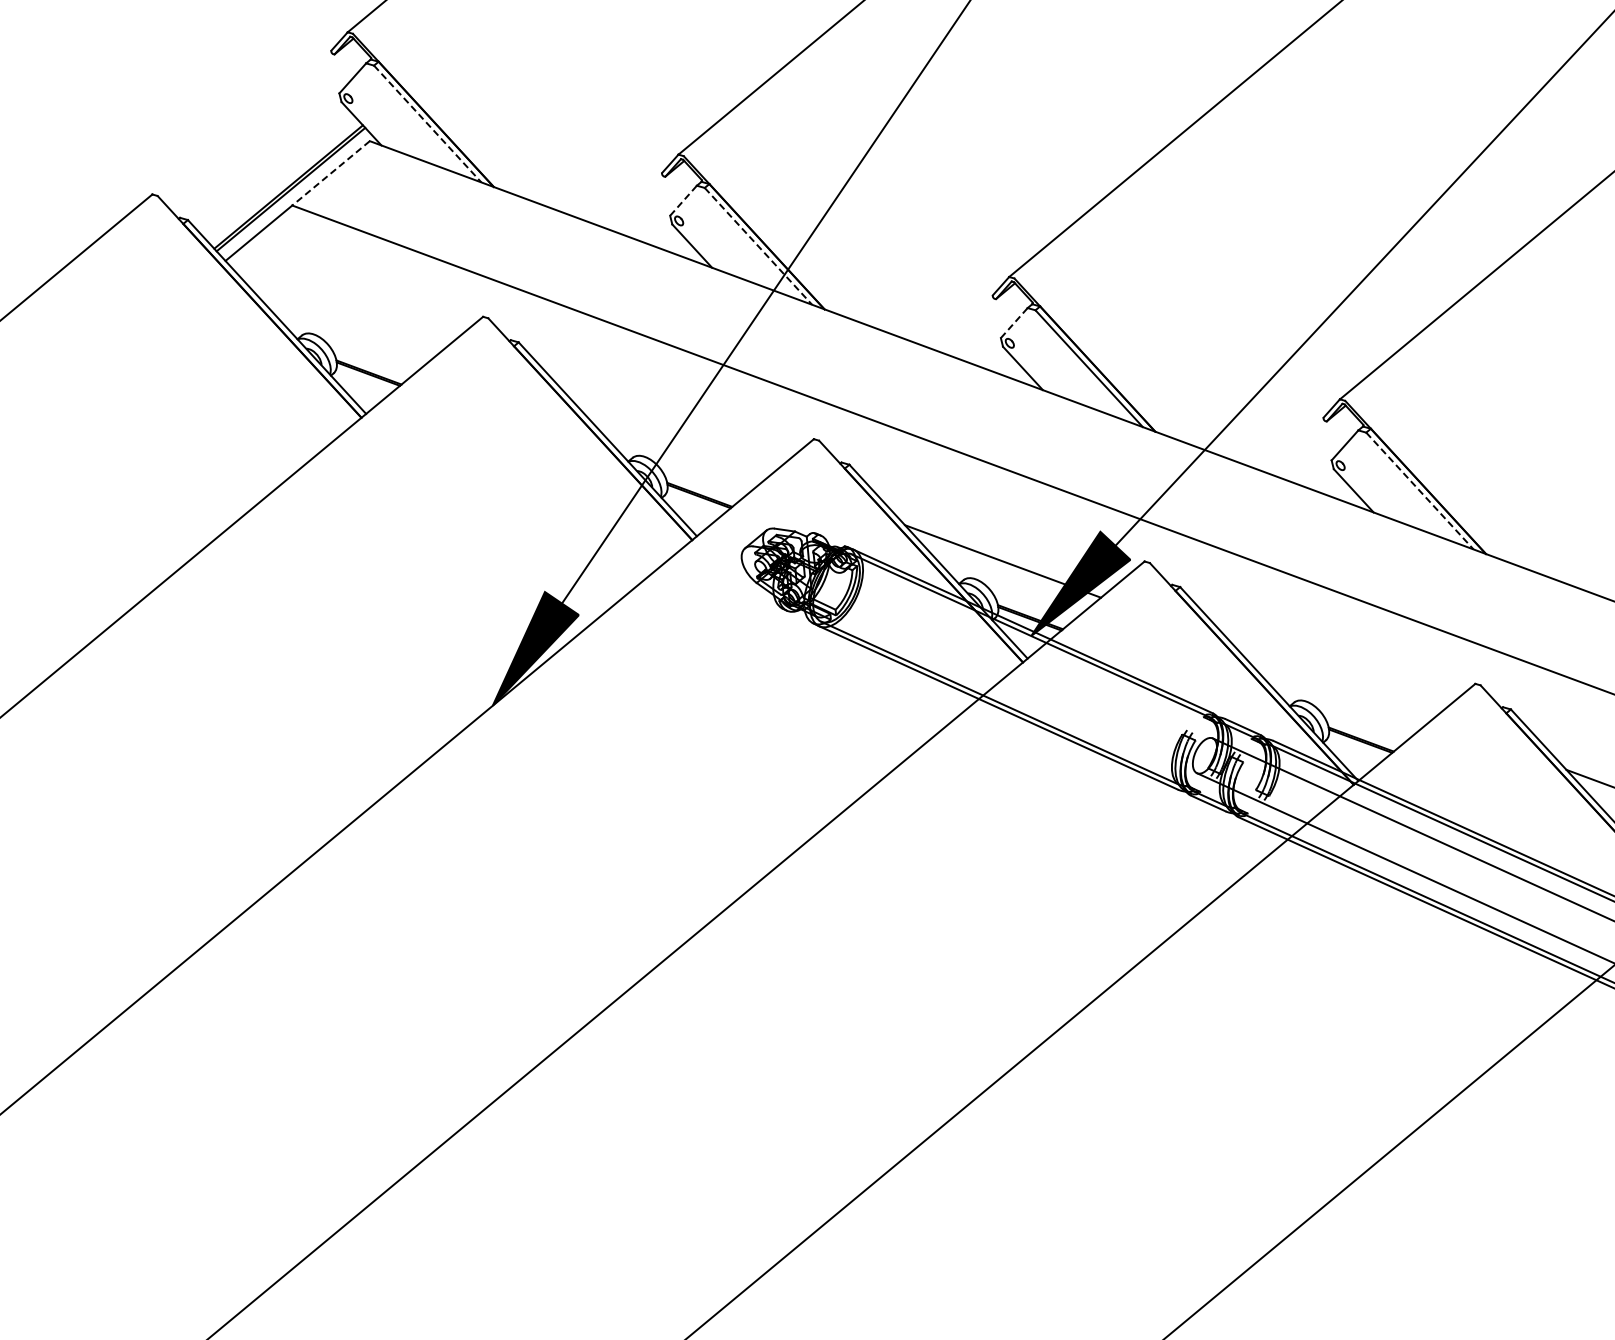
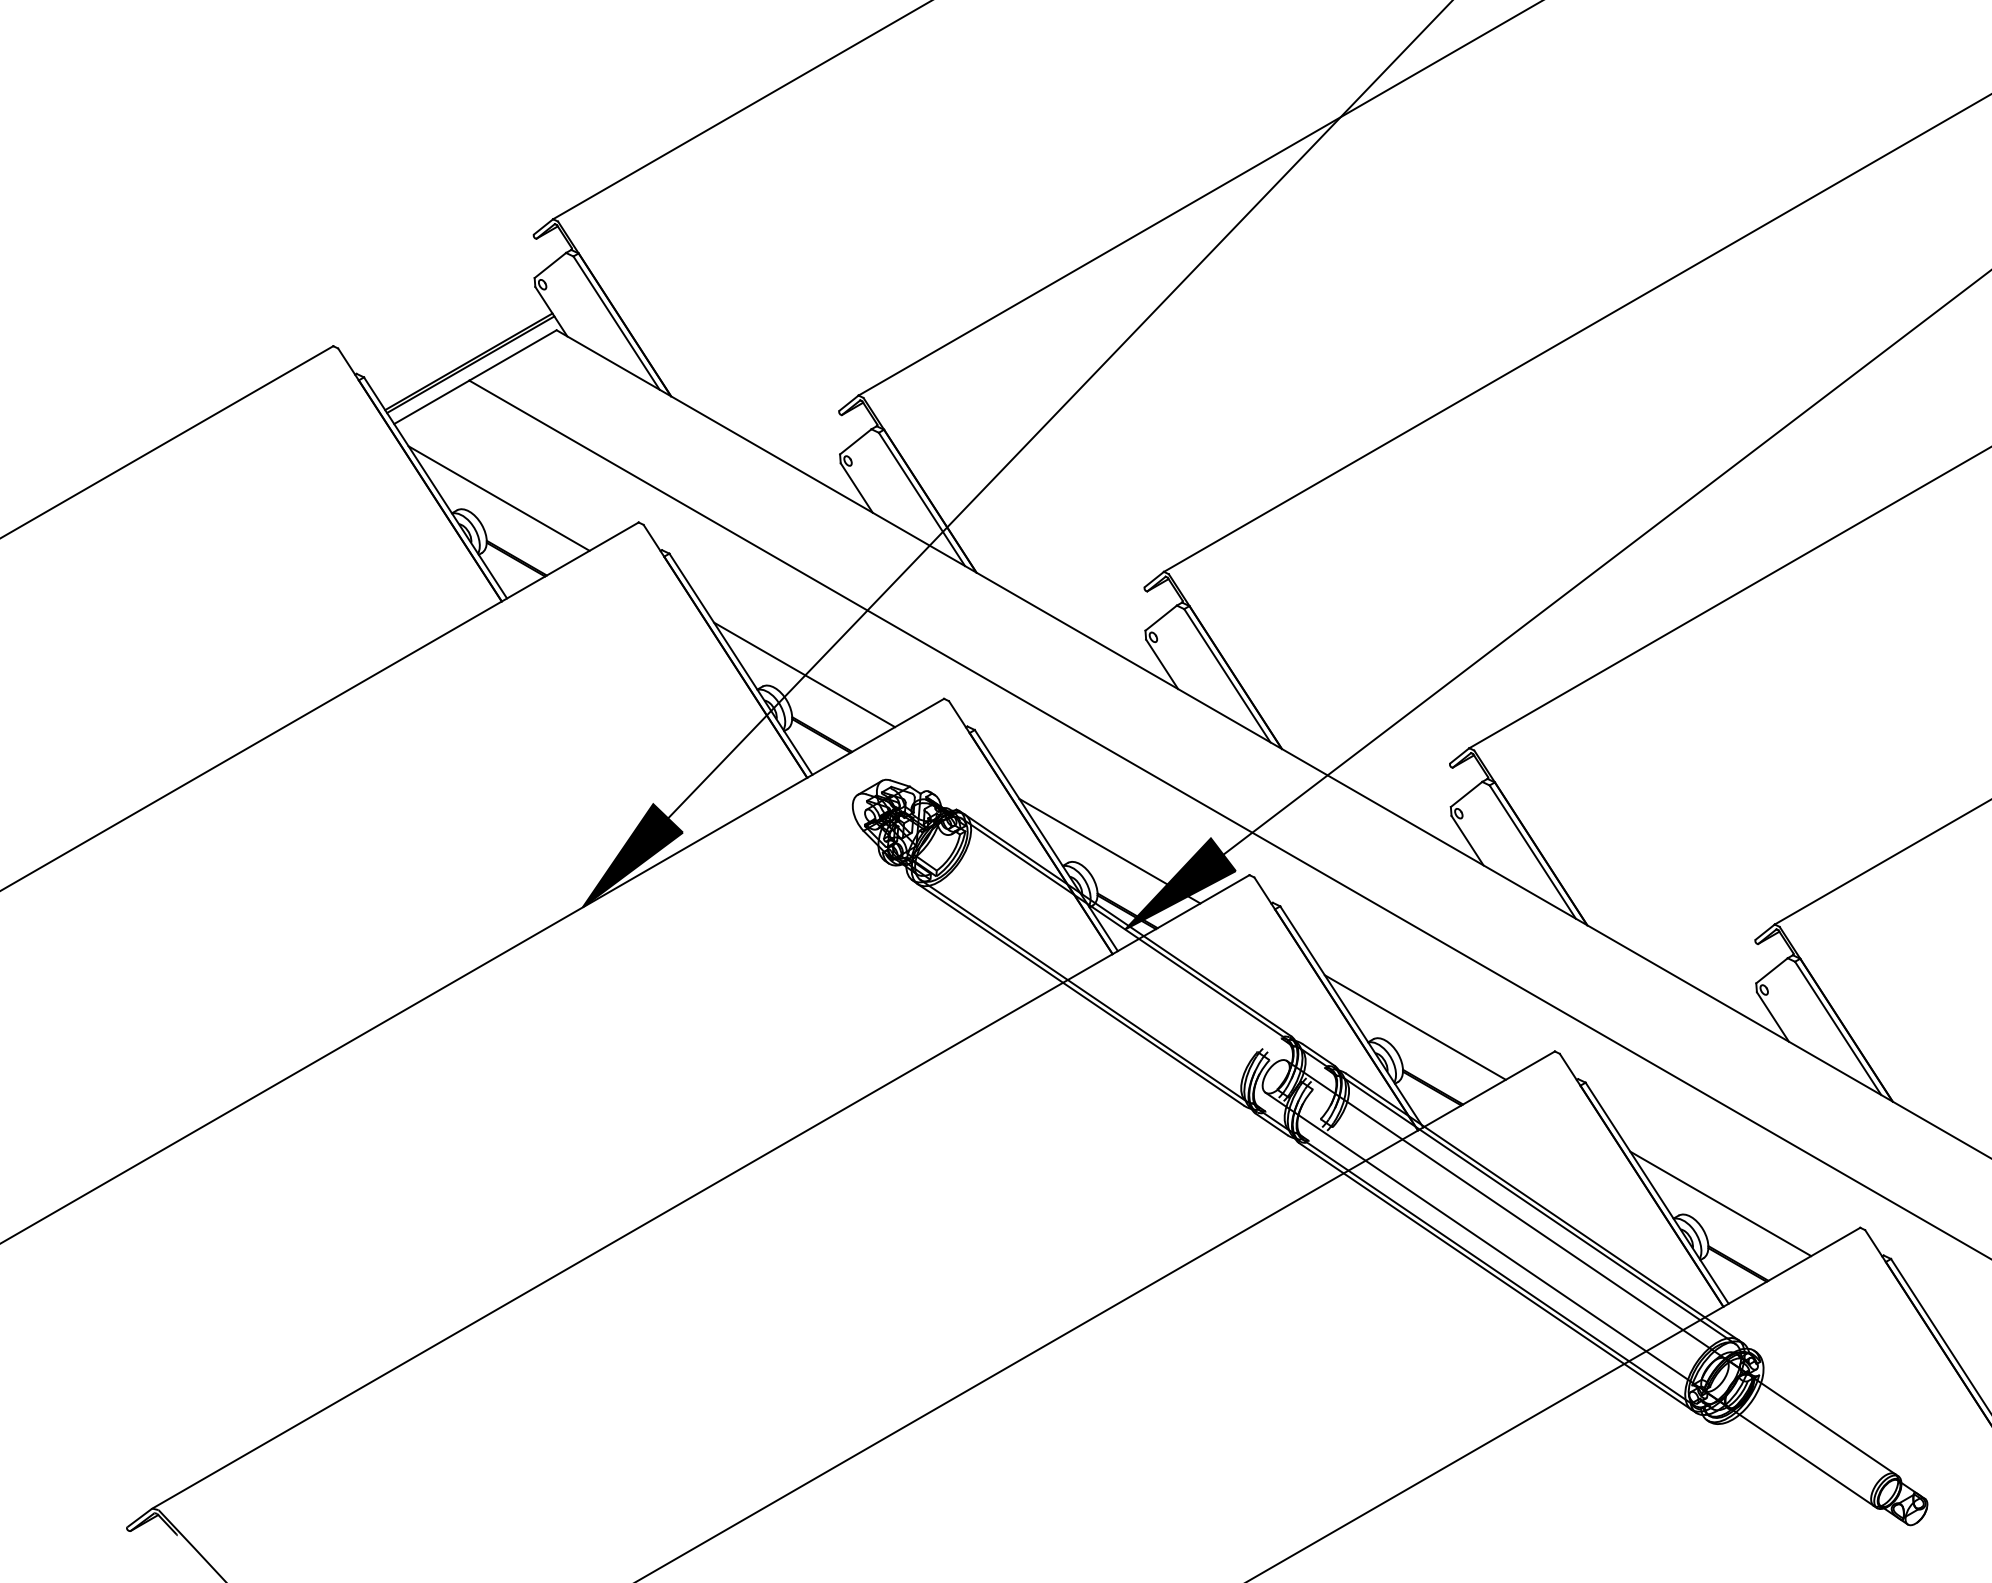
line: (427, 124) -> (616, 323), dashed -> solid
line: (330, 173) -> (512, 355), dashed -> solid
line: (684, 200) -> (856, 441), dashed -> solid
line: (758, 246) -> (922, 499), dashed -> solid
line: (340, 316) -> (498, 498), added
line: (1014, 322) -> (1161, 617), dashed -> solid
line: (672, 438) -> (804, 674), added
line: (1420, 491) -> (1533, 852), dashed -> solid
line: (1332, 683) -> (1414, 1027), added

